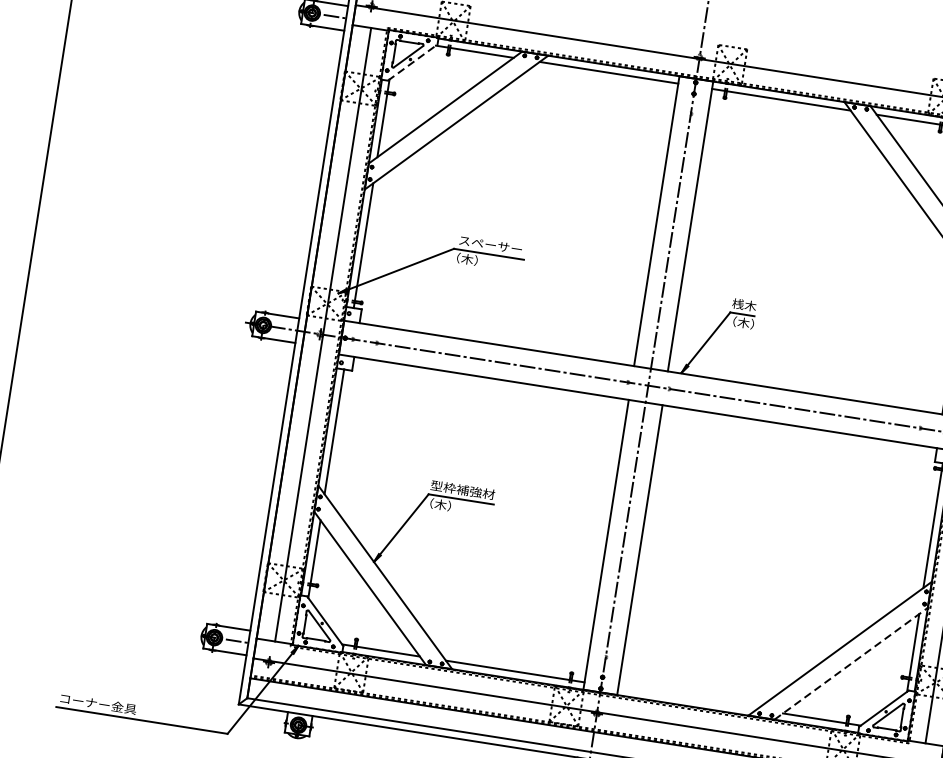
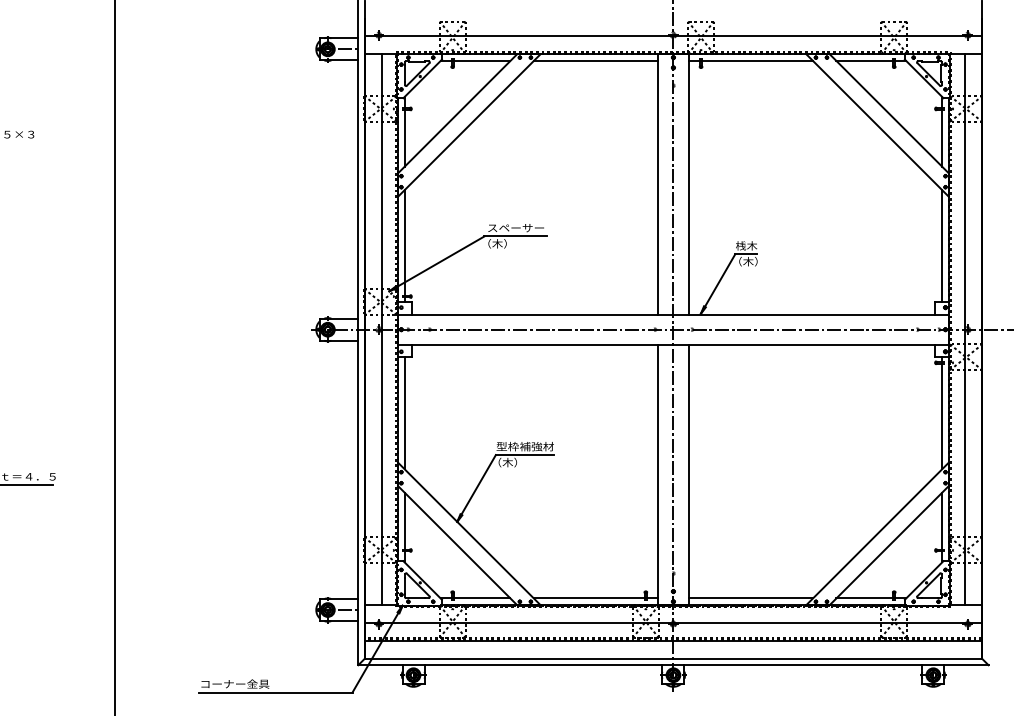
line: (413, 62) -> (423, 78), dashed -> solid
line: (851, 663) -> (889, 545), dashed -> solid
line: (687, 698) -> (750, 598), added

